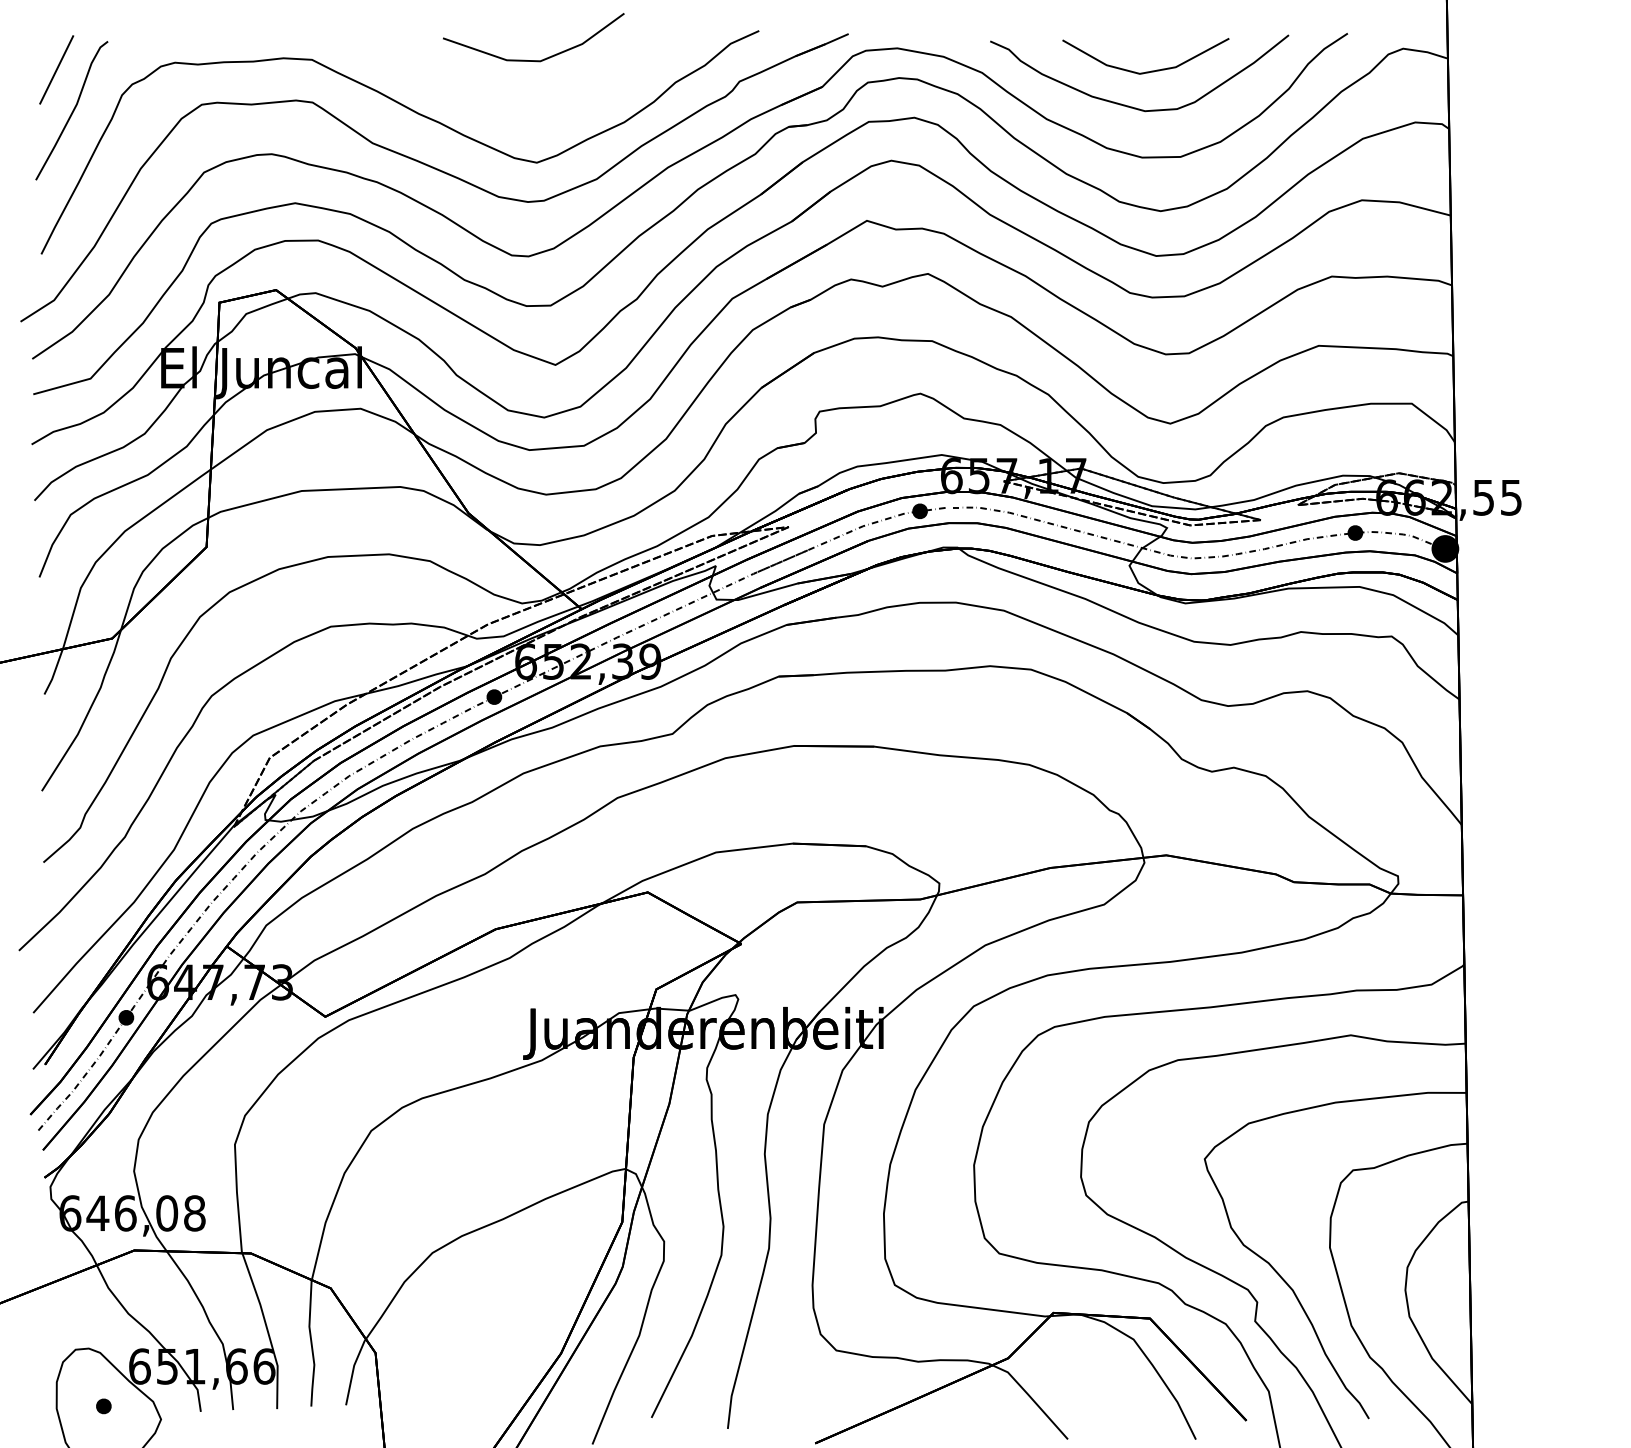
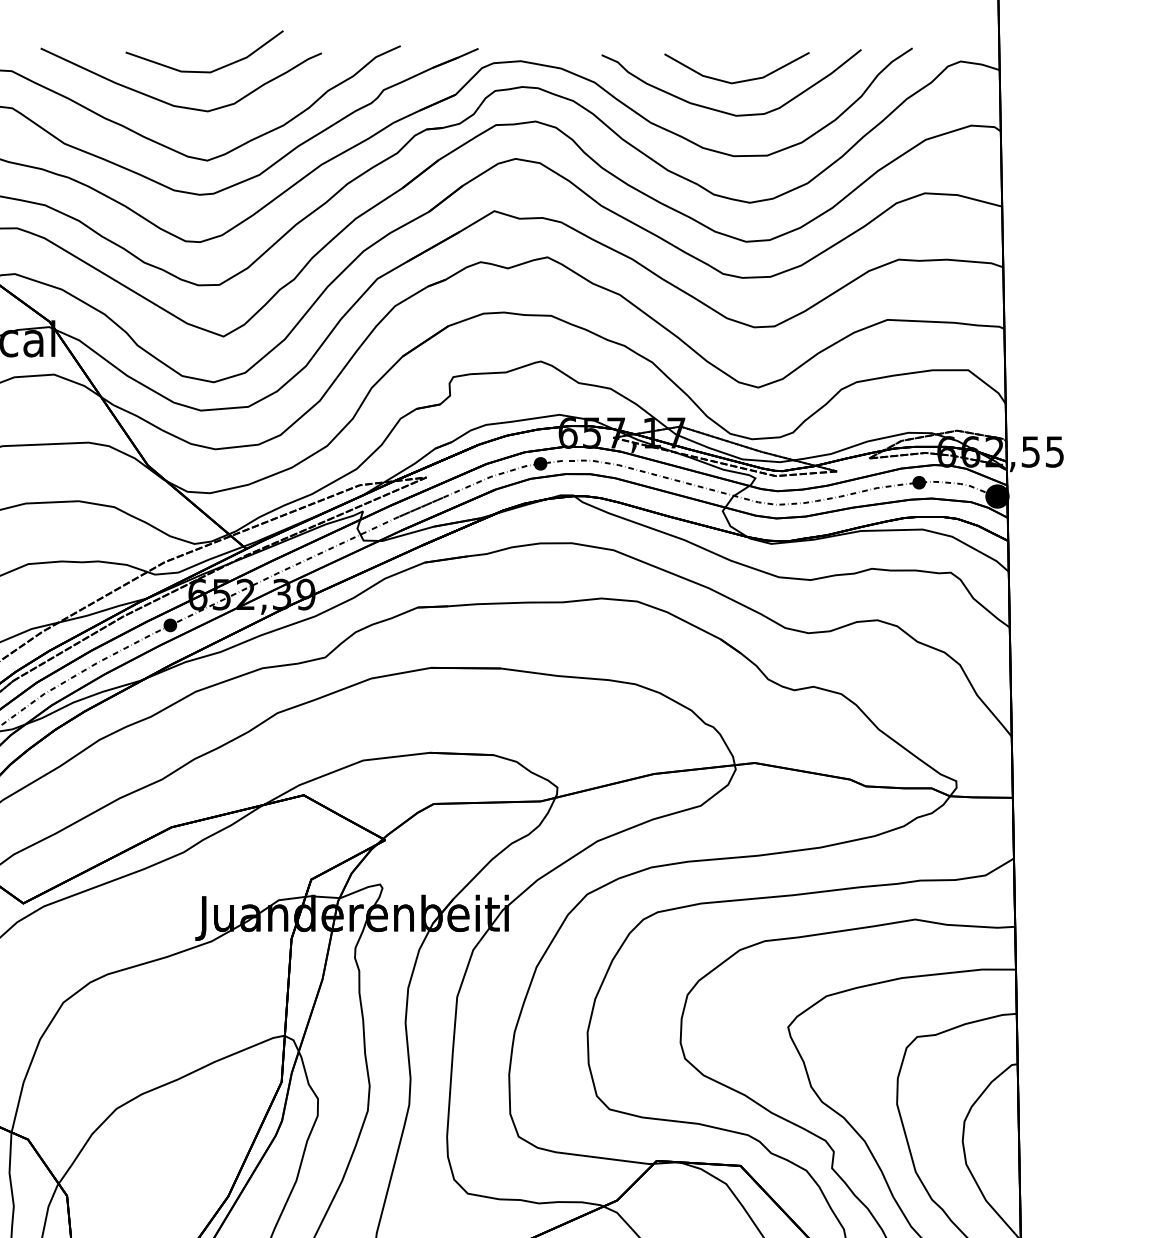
curve: (493, 96) -> (169, 103), added

